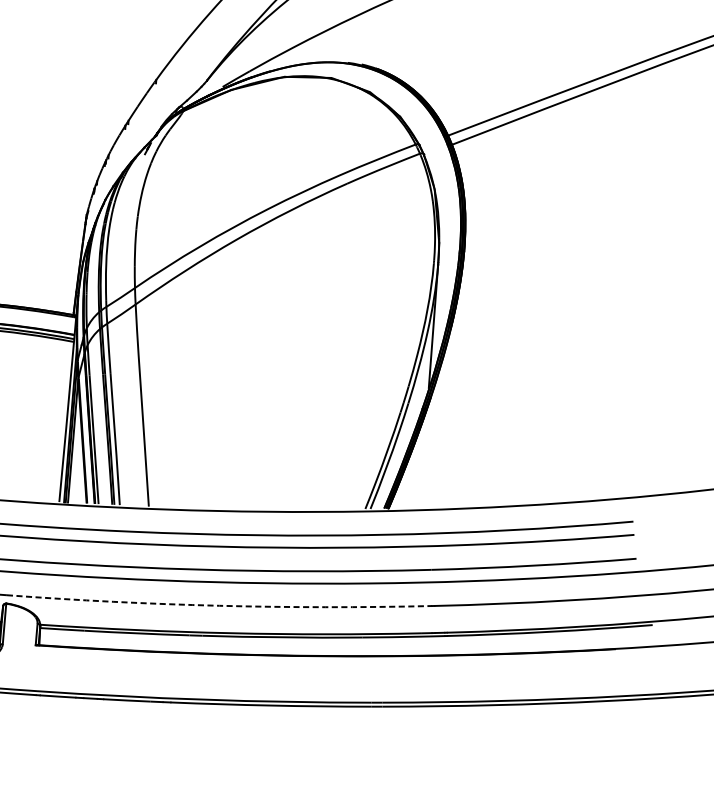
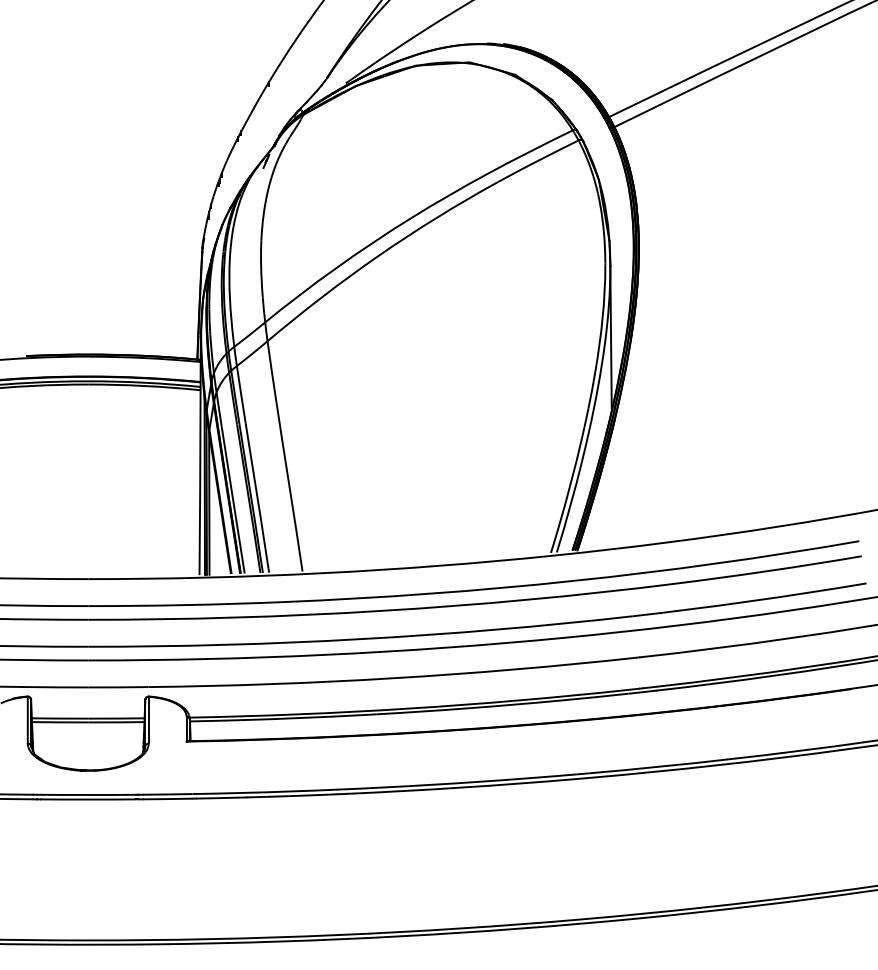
arc: (219, 605) -> (393, 678), dashed -> solid

